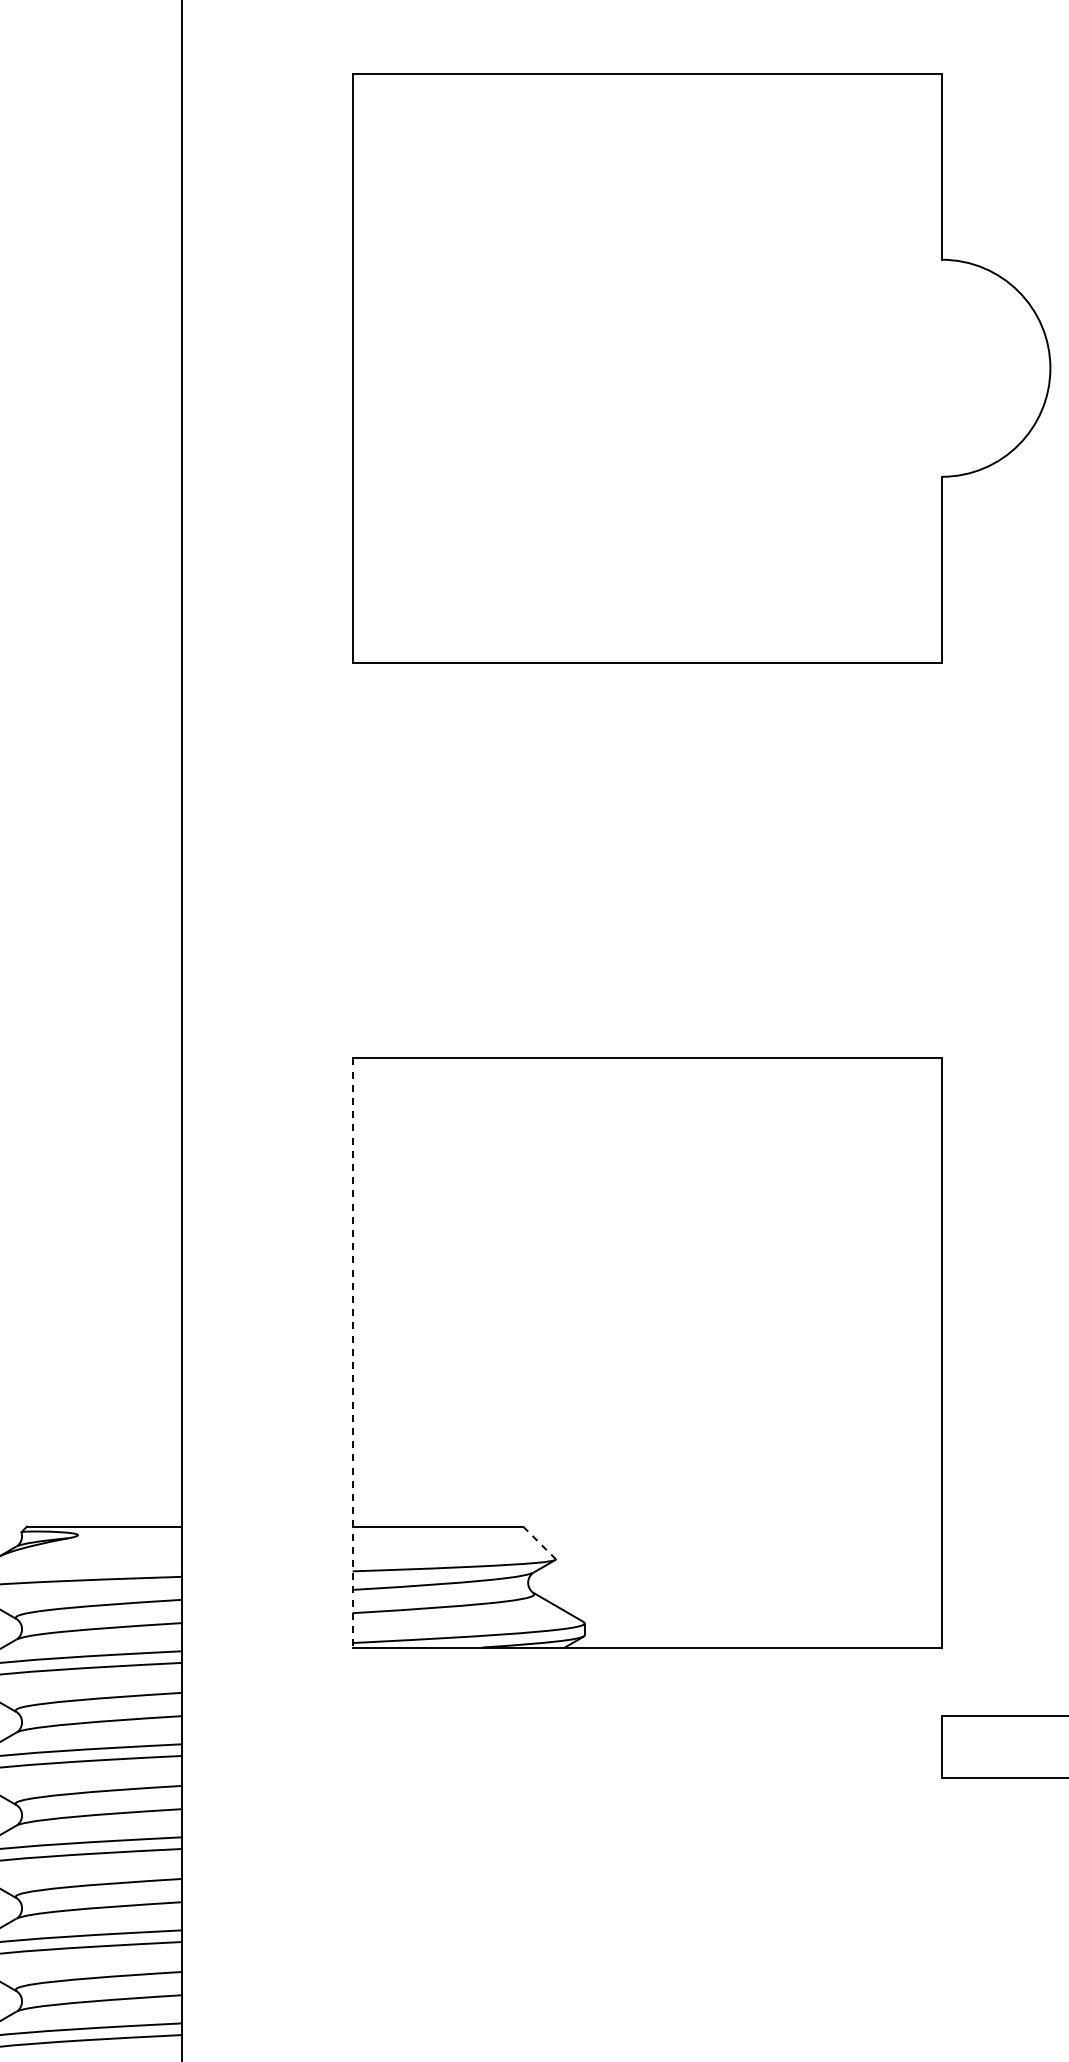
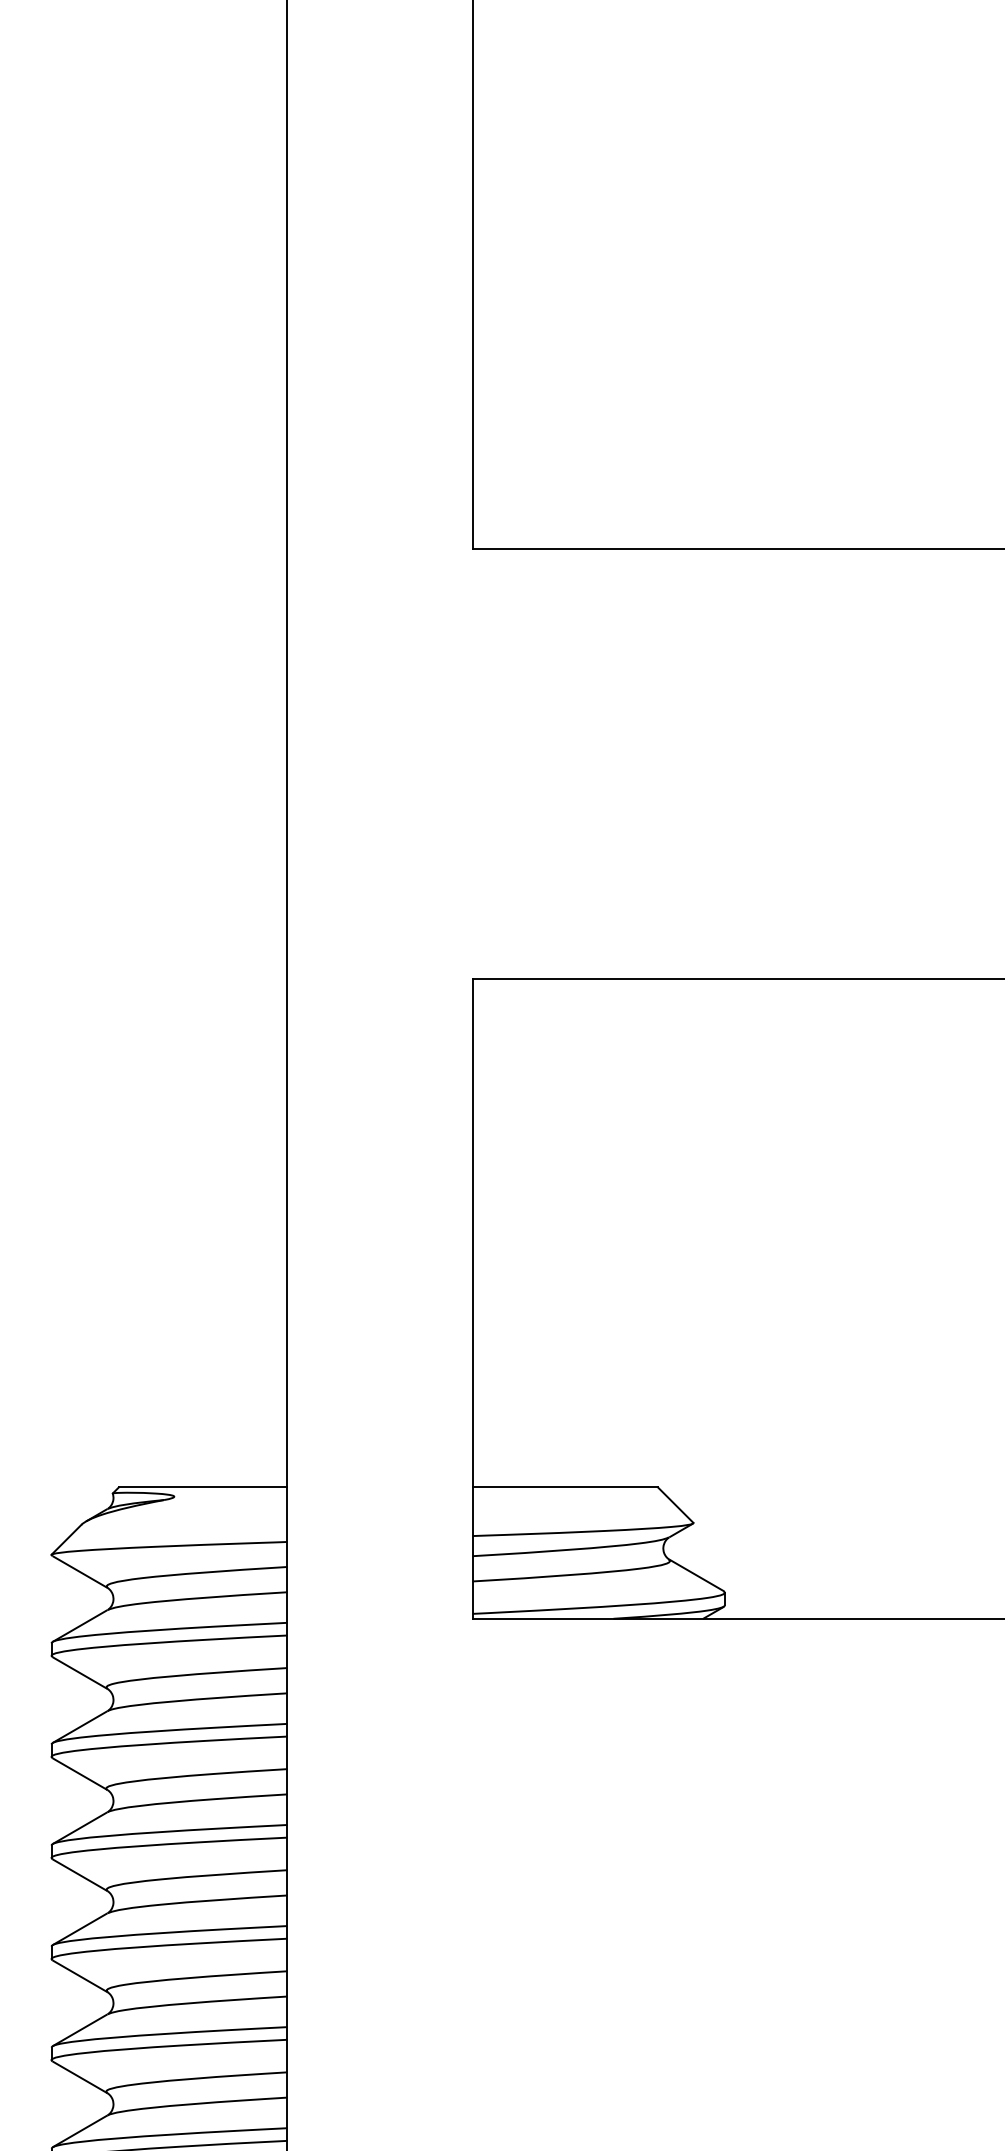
line: (352, 1352) -> (472, 1298), dashed -> solid
line: (539, 1543) -> (675, 1505), dashed -> solid

